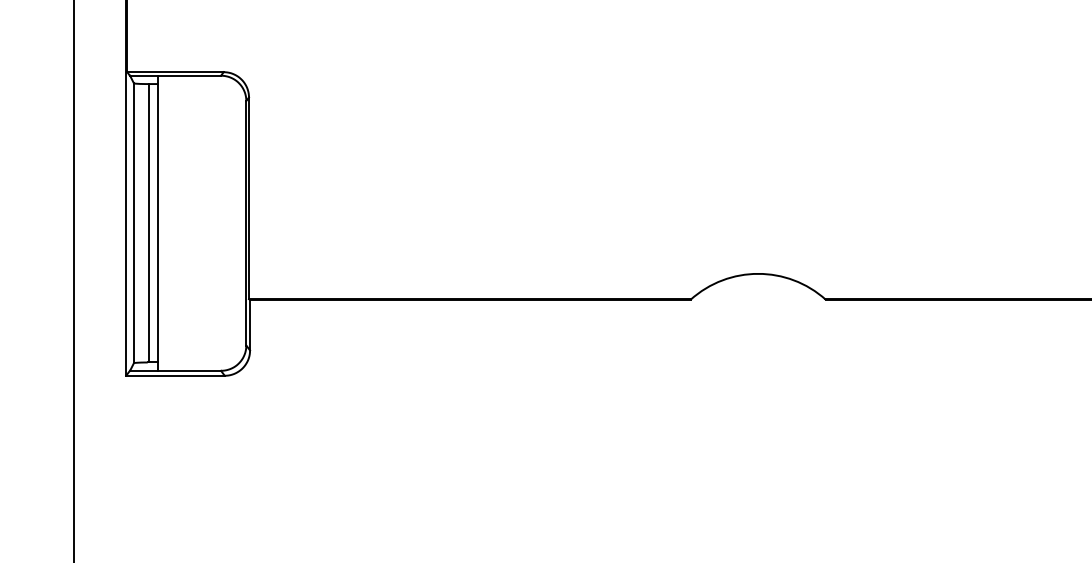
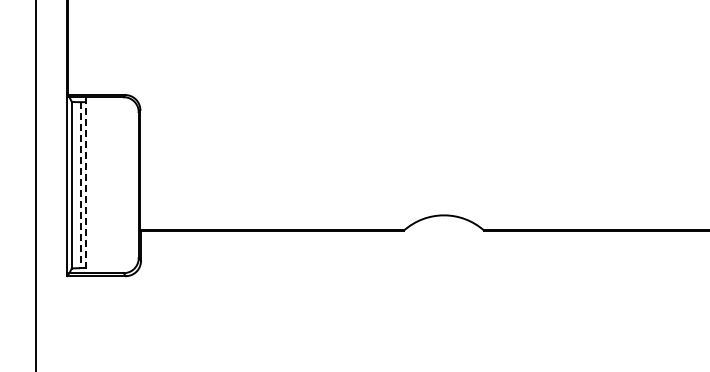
line: (148, 223) -> (80, 185), solid -> dashed
line: (158, 223) -> (86, 185), solid -> dashed

